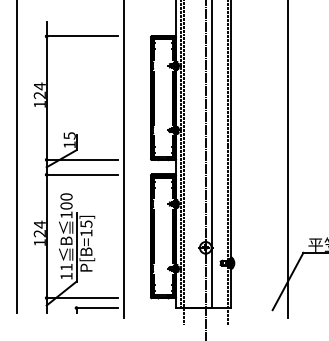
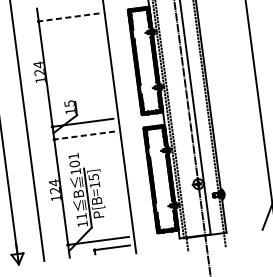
line: (81, 36) -> (68, 17), solid -> dashed
line: (81, 174) -> (84, 135), solid -> dashed
text: (66, 196) -> (73, 155), 100 -> 101

